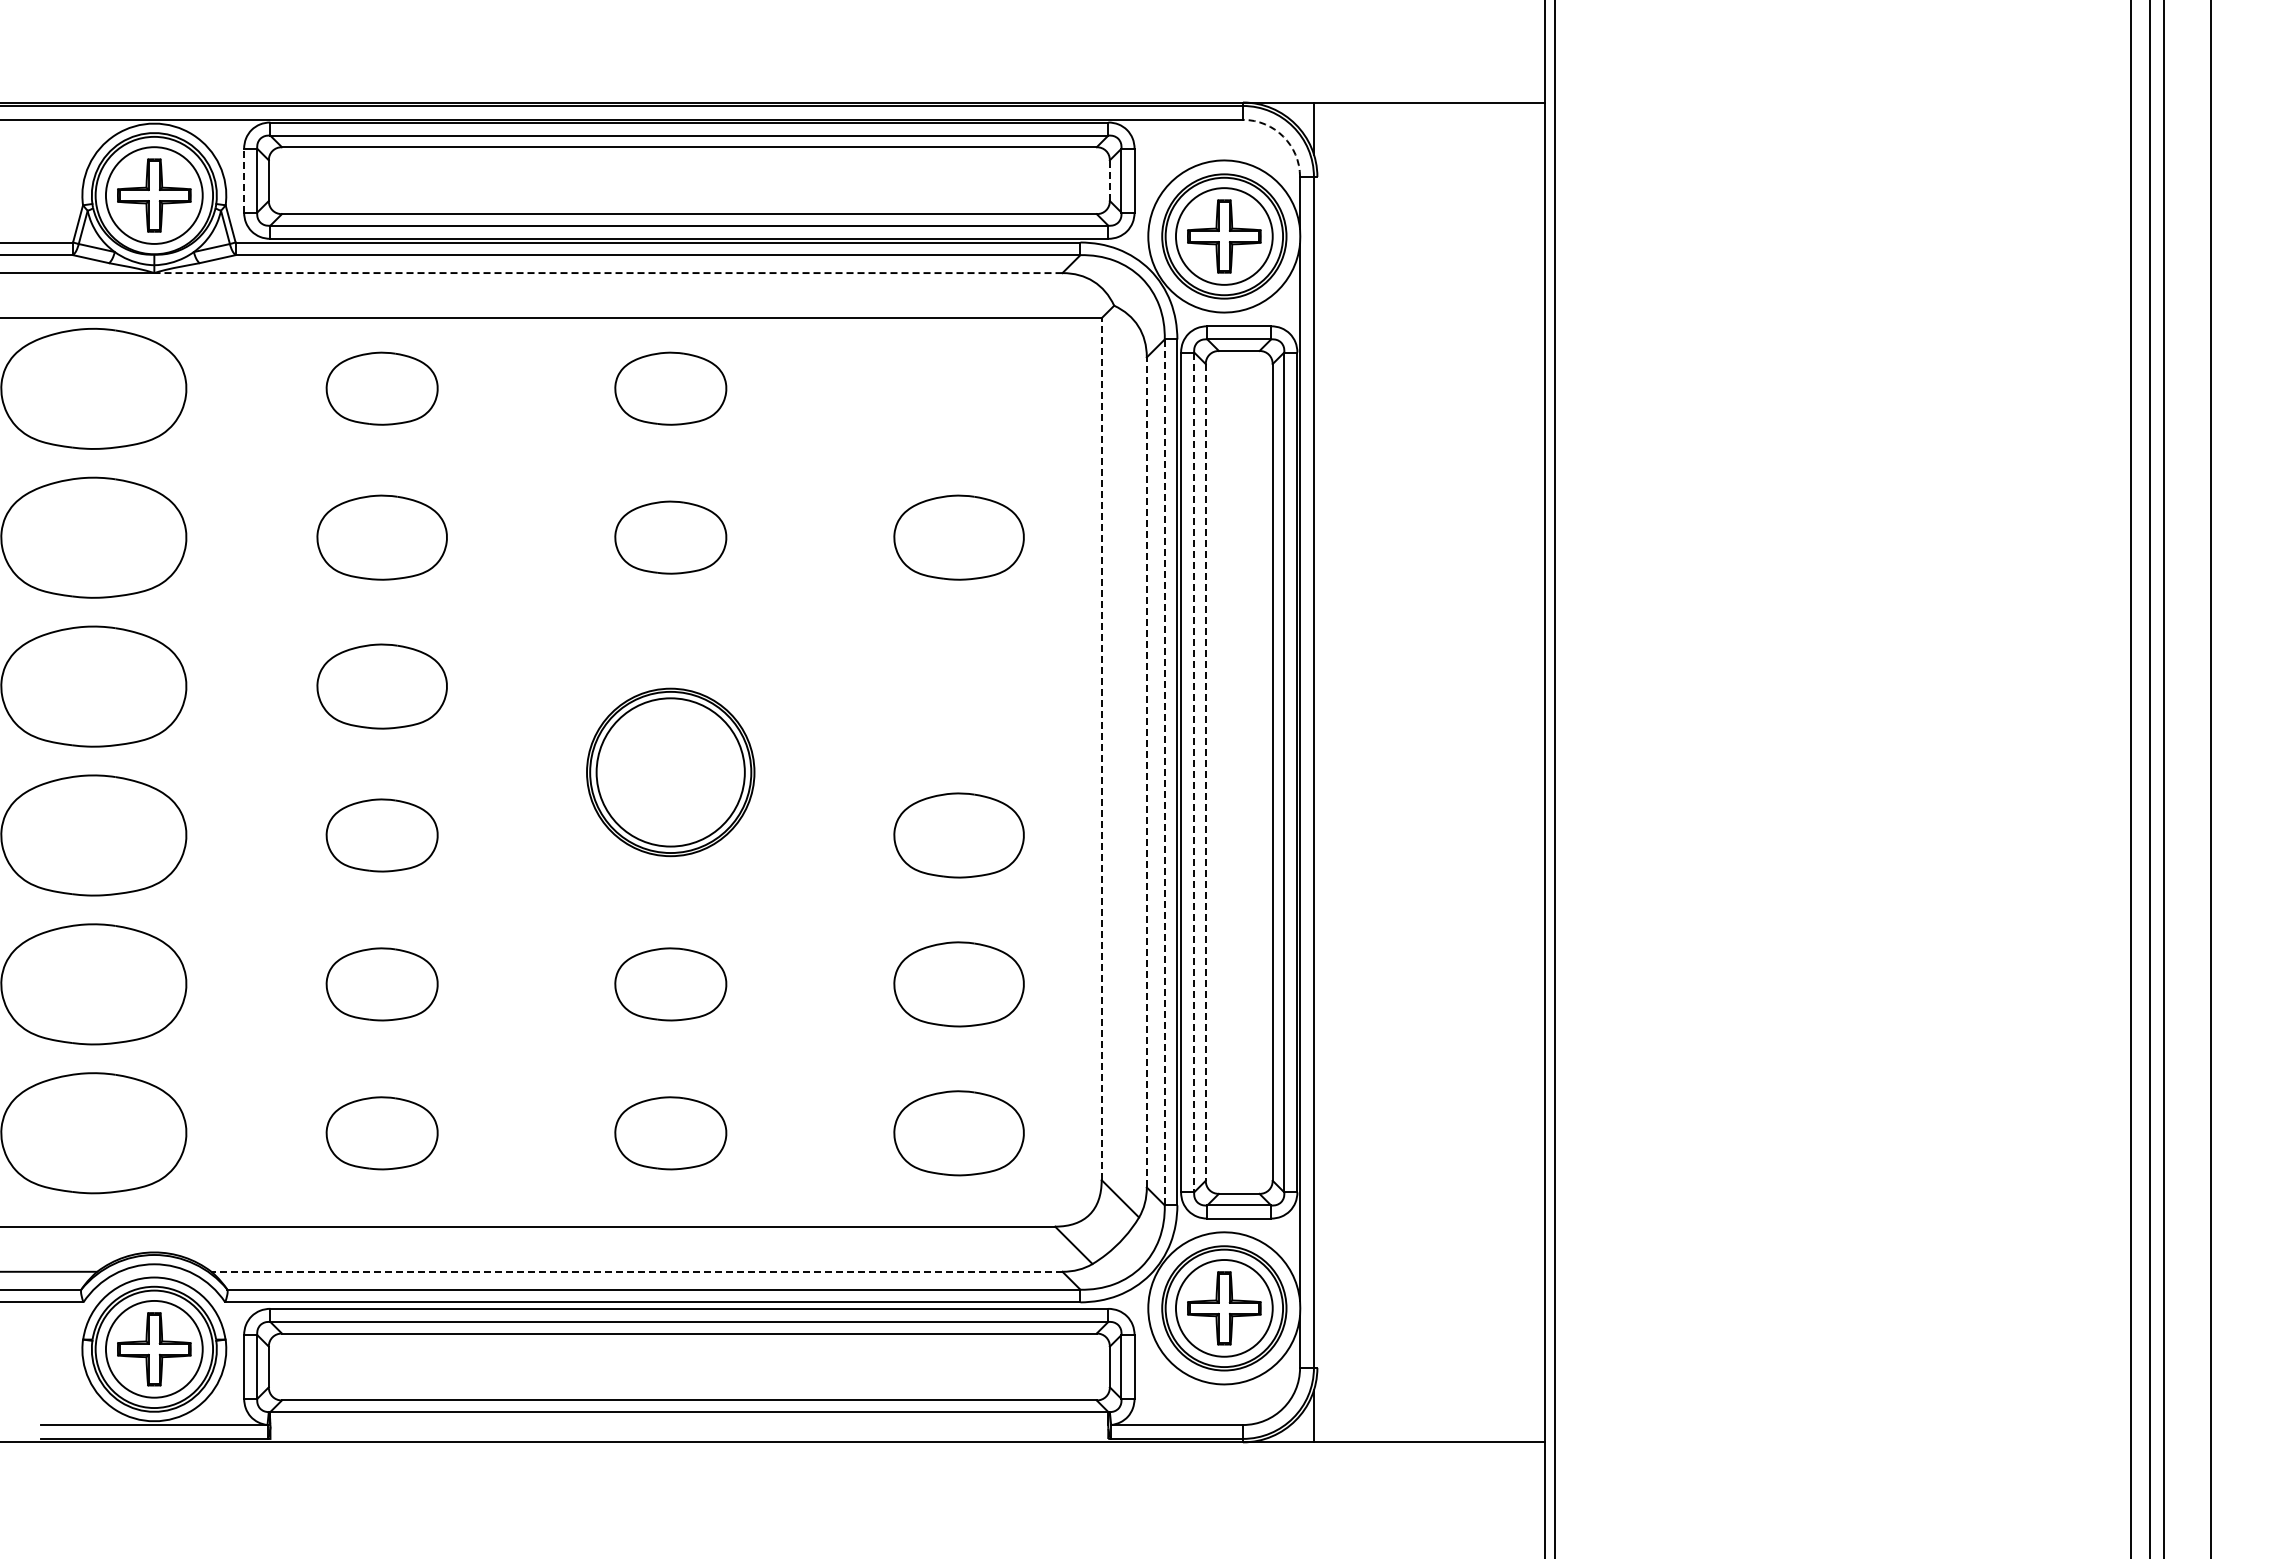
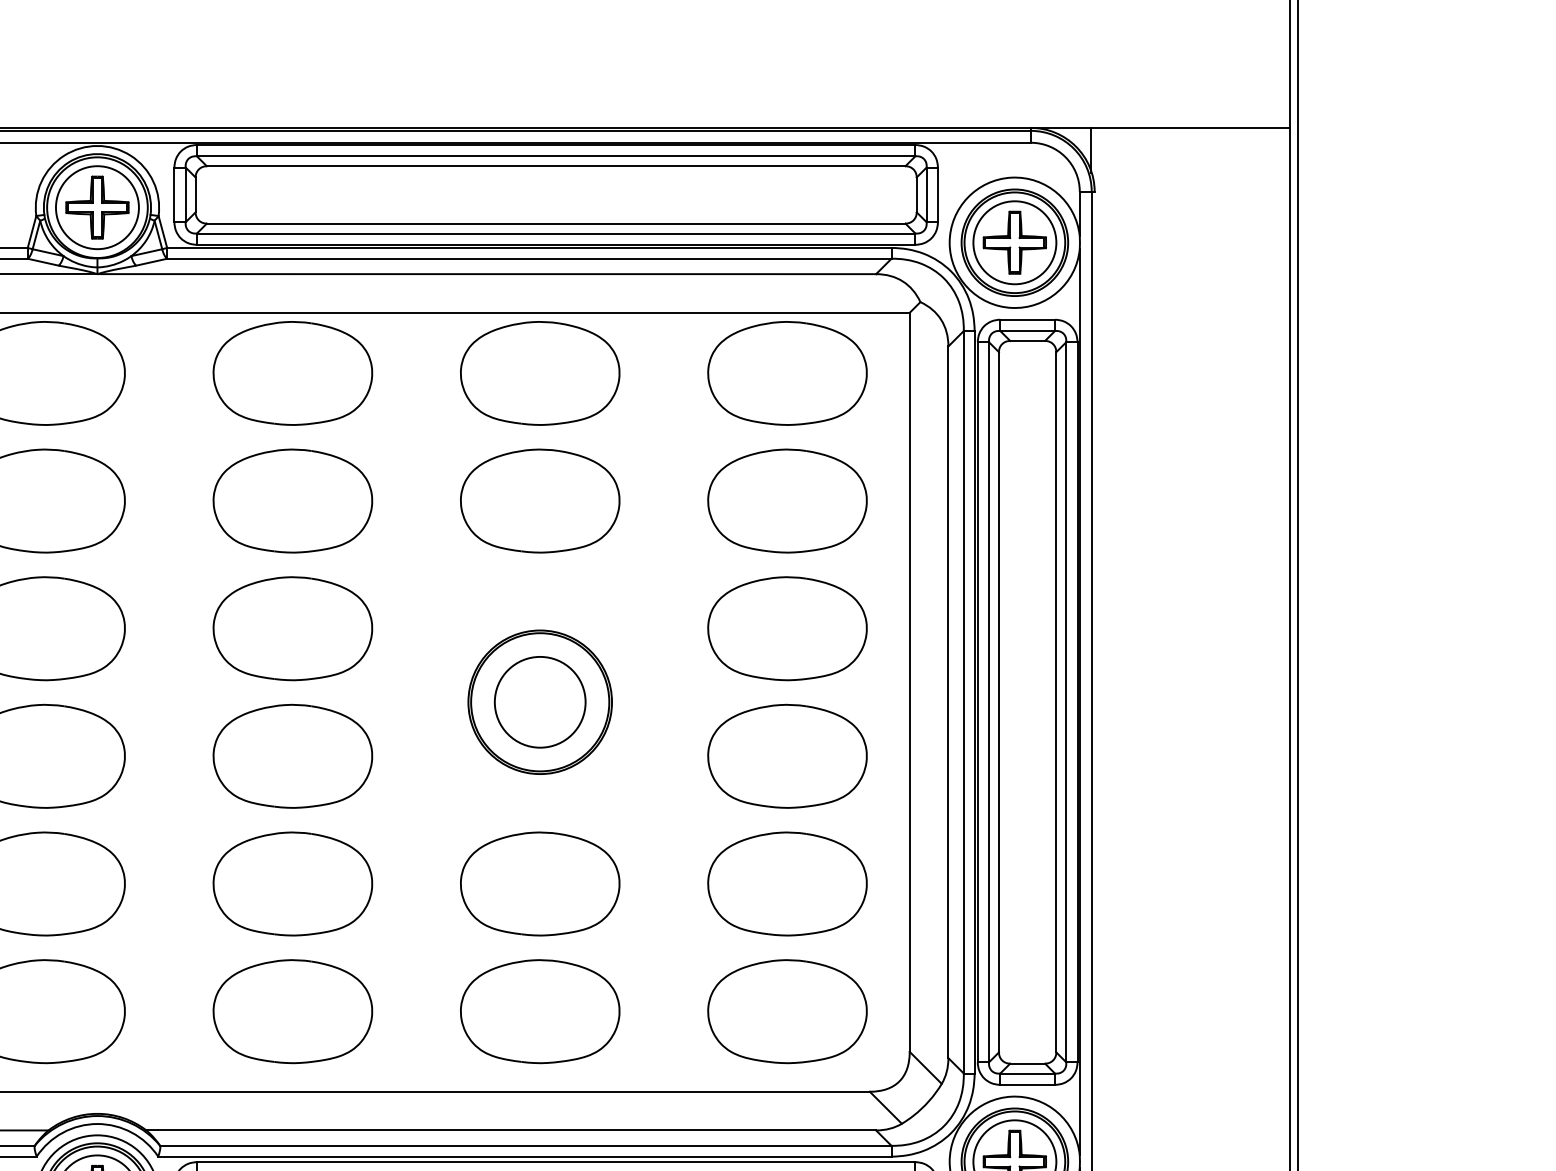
arc: (1283, 136) -> (1065, 157), dashed -> solid
line: (244, 180) -> (174, 194), dashed -> solid
line: (1109, 180) -> (916, 194), dashed -> solid
line: (607, 273) -> (485, 274), dashed -> solid
part: (381, 388) -> (292, 373), size x1.67
part: (670, 388) -> (540, 373), size x1.67
part: (958, 388) -> (786, 373), added
part: (381, 537) -> (292, 500), size x1.43
part: (670, 537) -> (540, 500), size x1.67
part: (958, 537) -> (786, 500), size x1.43
part: (381, 686) -> (292, 628), size x1.43
part: (958, 686) -> (786, 628), added
line: (1101, 749) -> (909, 682), dashed -> solid
line: (1146, 771) -> (948, 701), dashed -> solid
circle: (670, 772) -> (540, 702), size x0.71
line: (1164, 772) -> (963, 702), dashed -> solid
line: (1194, 772) -> (989, 702), dashed -> solid
line: (1205, 772) -> (998, 702), dashed -> solid
part: (381, 835) -> (292, 756), size x1.67
part: (958, 835) -> (786, 756), size x1.43
part: (381, 984) -> (292, 884), size x1.67
part: (670, 984) -> (540, 884), size x1.67
part: (958, 984) -> (786, 884), size x1.43
part: (381, 1133) -> (292, 1011), size x1.67
part: (670, 1133) -> (540, 1011), size x1.67
part: (958, 1133) -> (786, 1011), size x1.43
line: (637, 1271) -> (511, 1130), dashed -> solid

